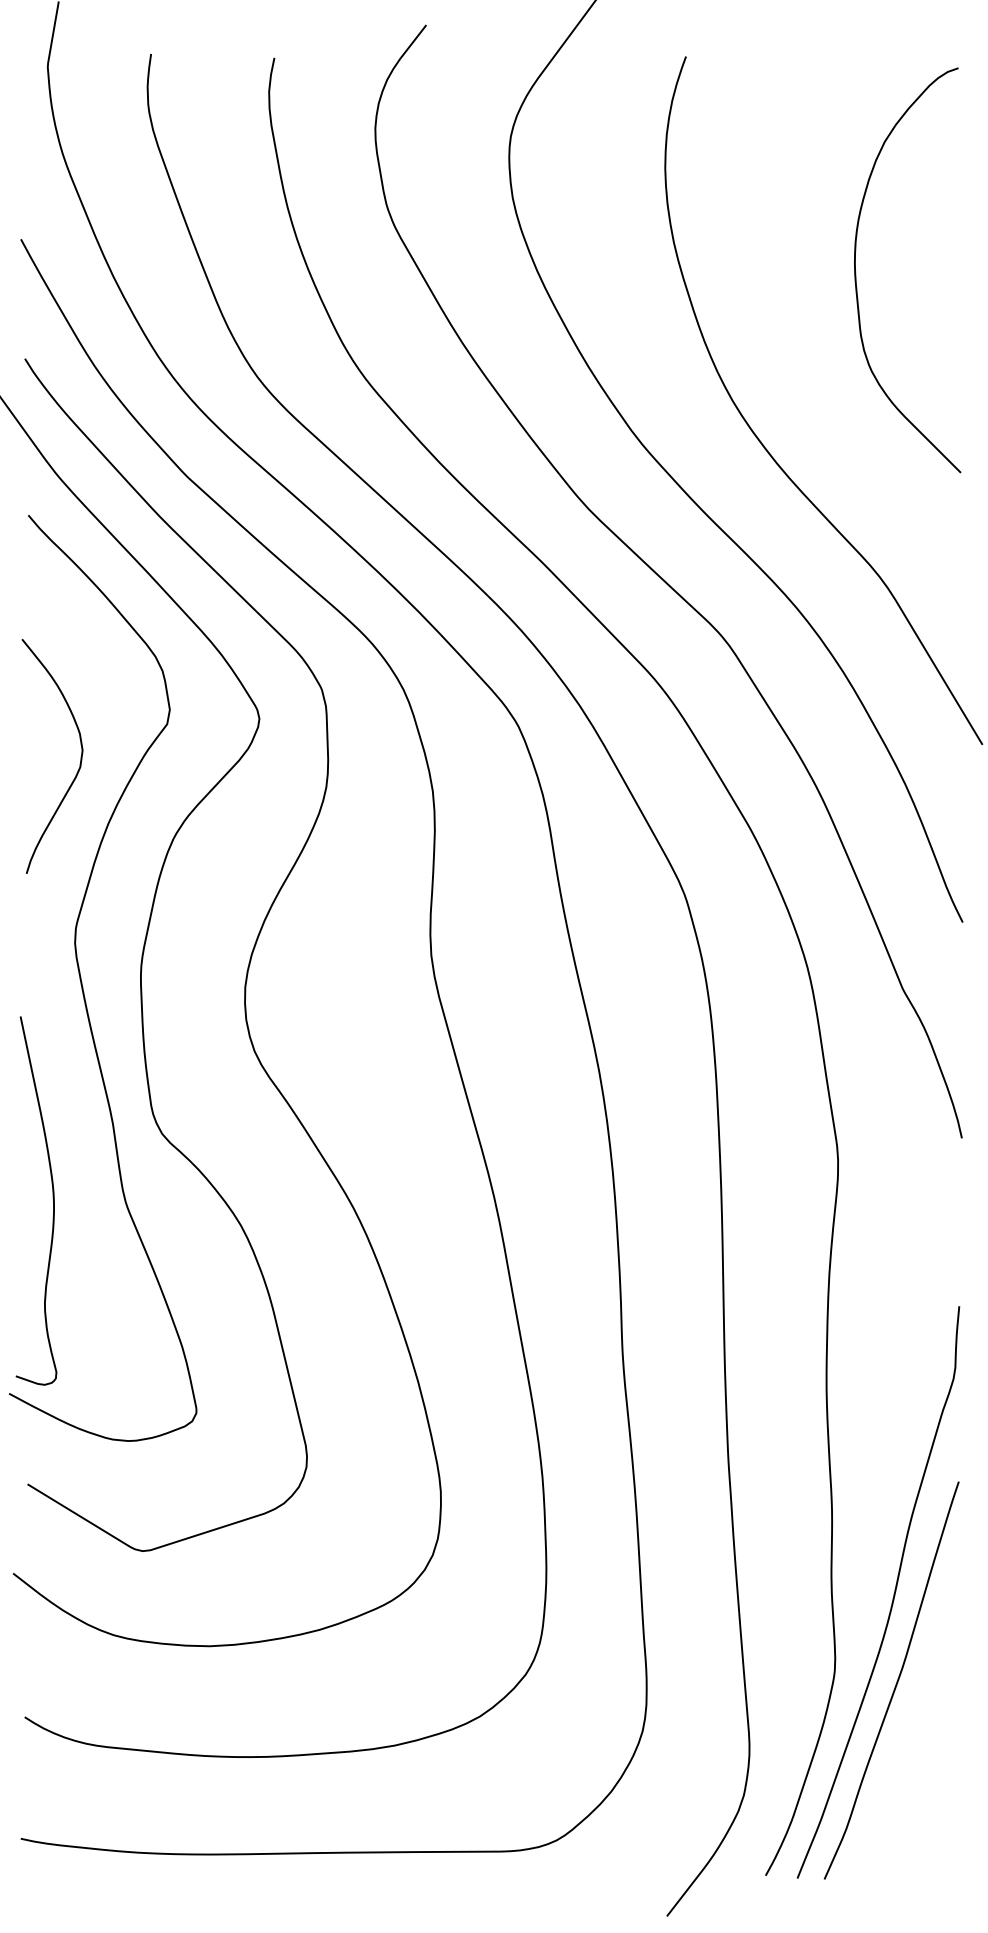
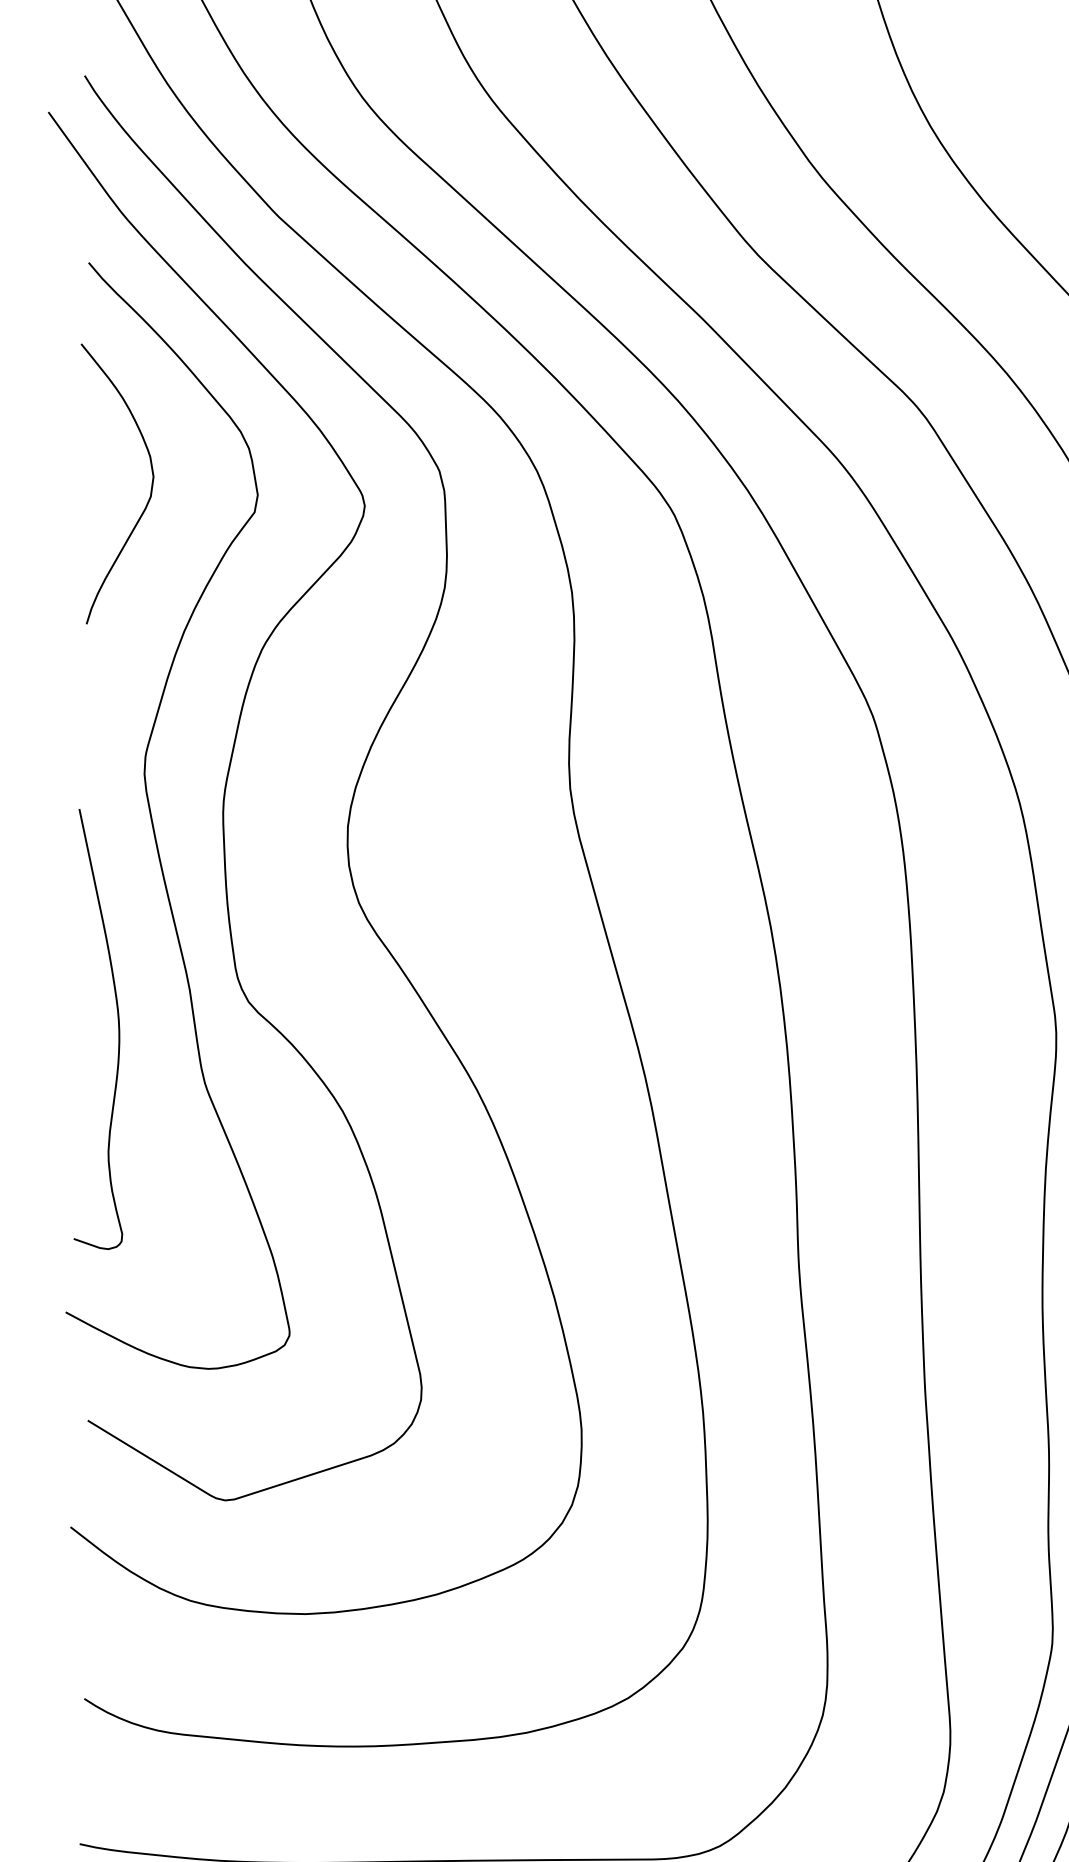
curve: (80, 756) -> (151, 484), moved
curve: (52, 1198) -> (117, 1026), moved

